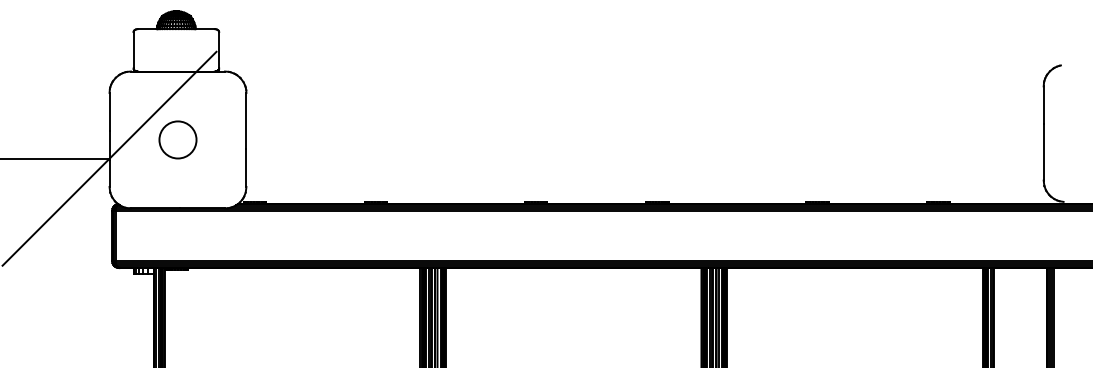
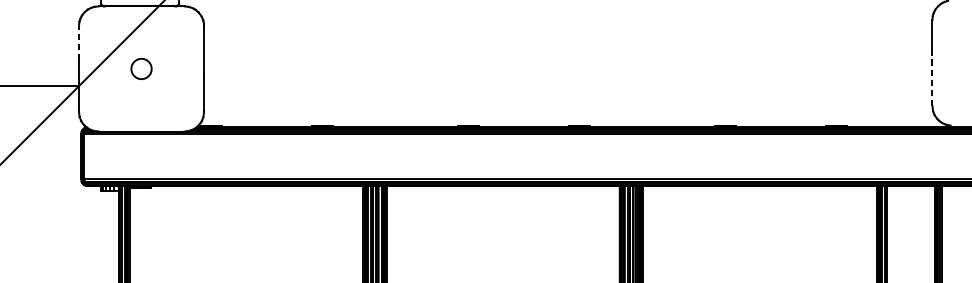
line: (109, 111) -> (78, 42), solid -> dashed
circle: (177, 139) -> (141, 68), size x0.6
line: (1043, 151) -> (932, 79), solid -> dashed

